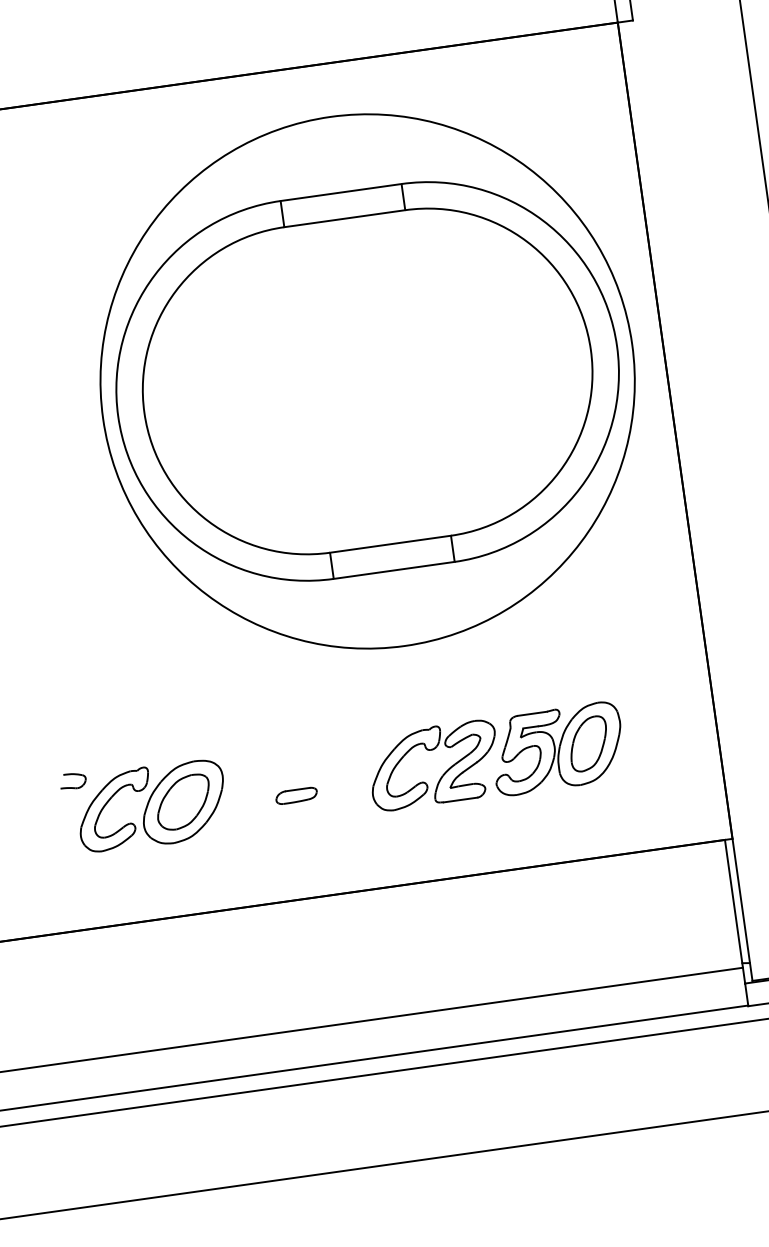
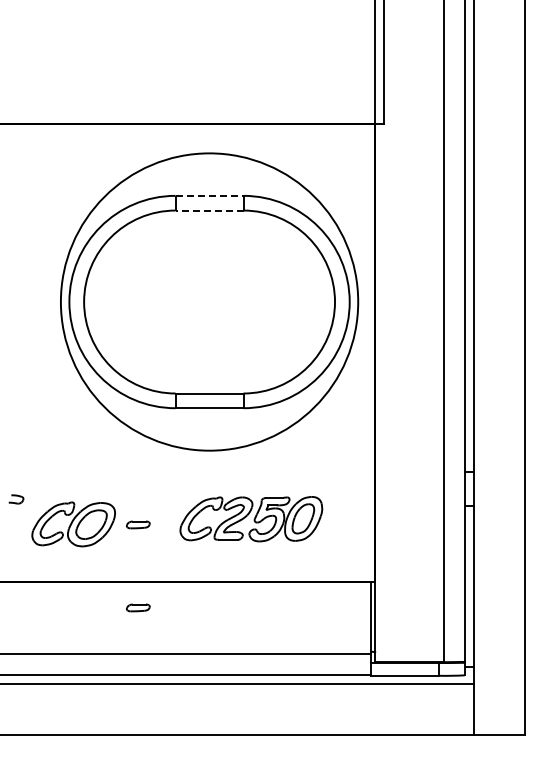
line: (340, 191) -> (209, 195), solid -> dashed
line: (344, 218) -> (209, 210), solid -> dashed
part: (151, 806) -> (73, 524), moved
part: (317, 942) -> (138, 607), added

